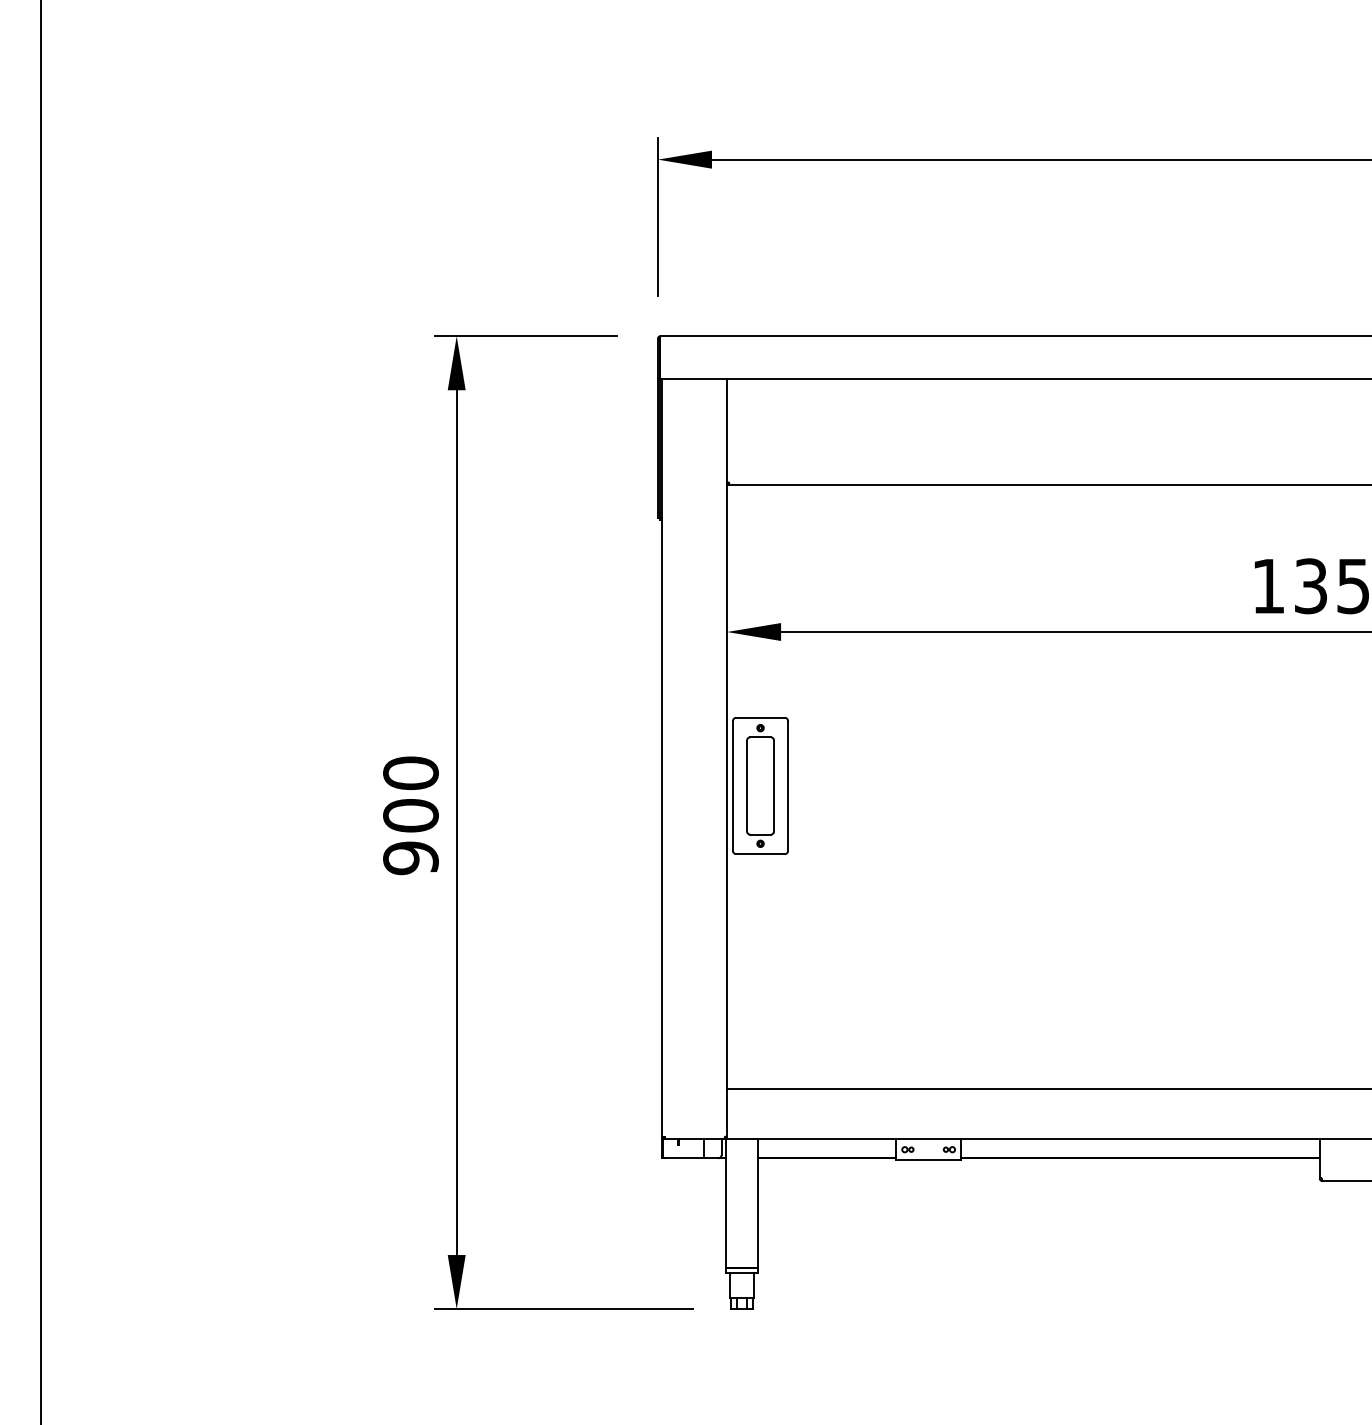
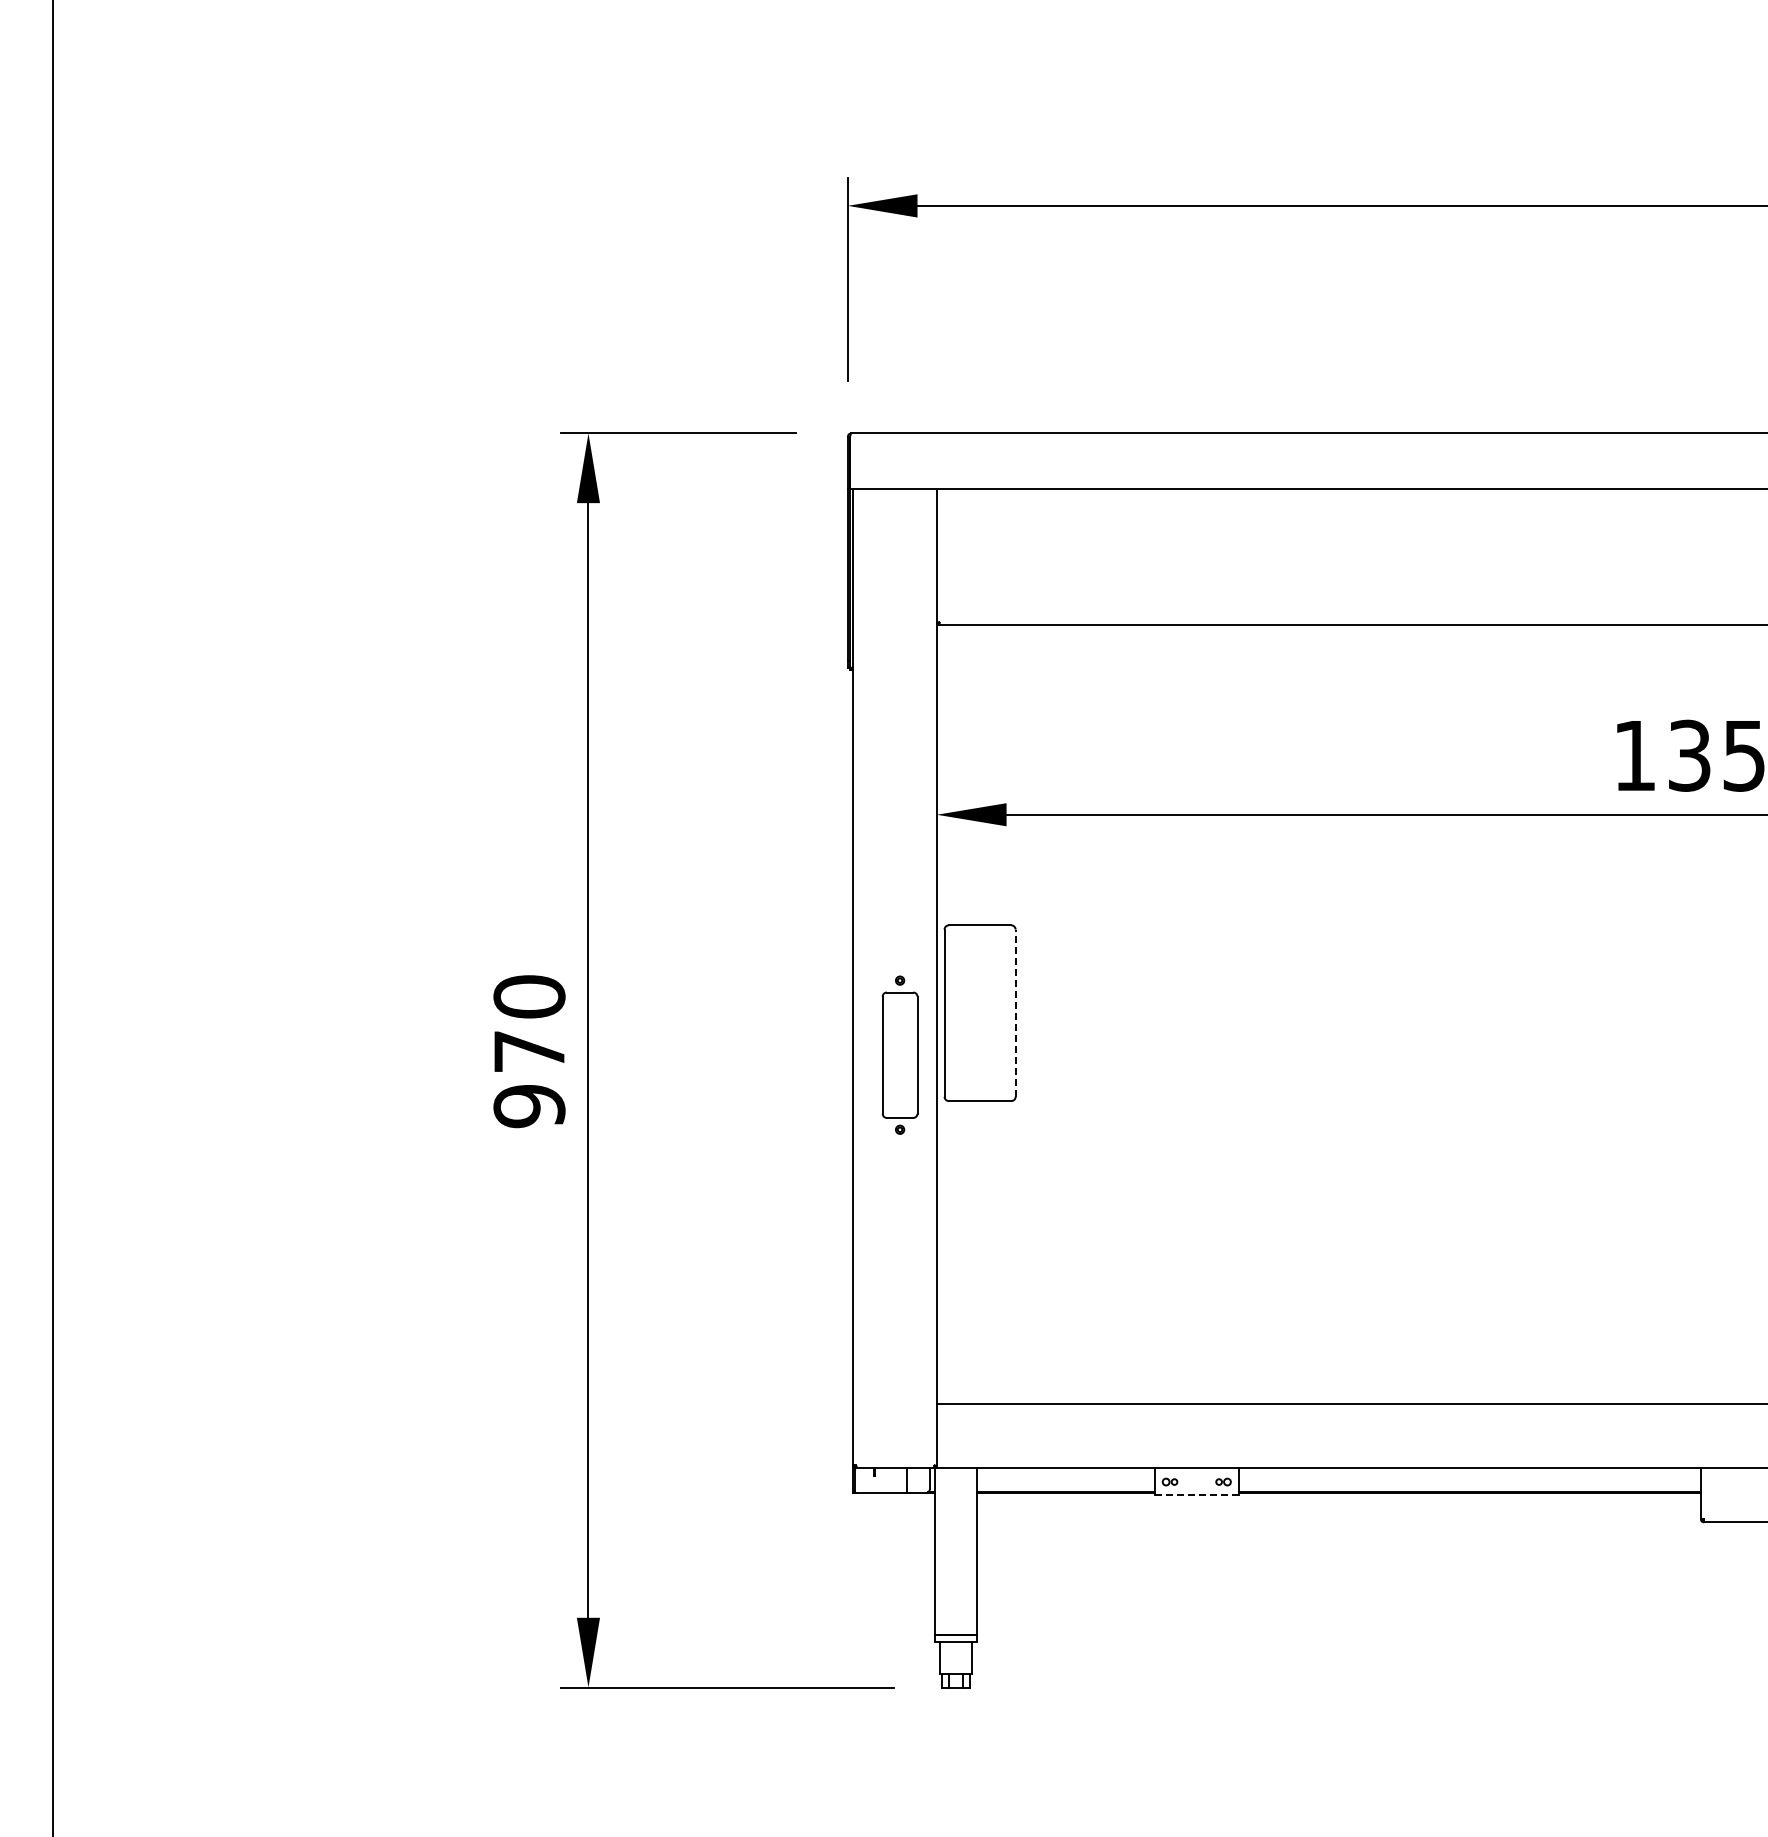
part: (760, 785) -> (899, 1054), moved
line: (788, 786) -> (1015, 1013), solid -> dashed
text: (410, 815) -> (529, 1051), 900 -> 970
line: (928, 1159) -> (1196, 1494), solid -> dashed

